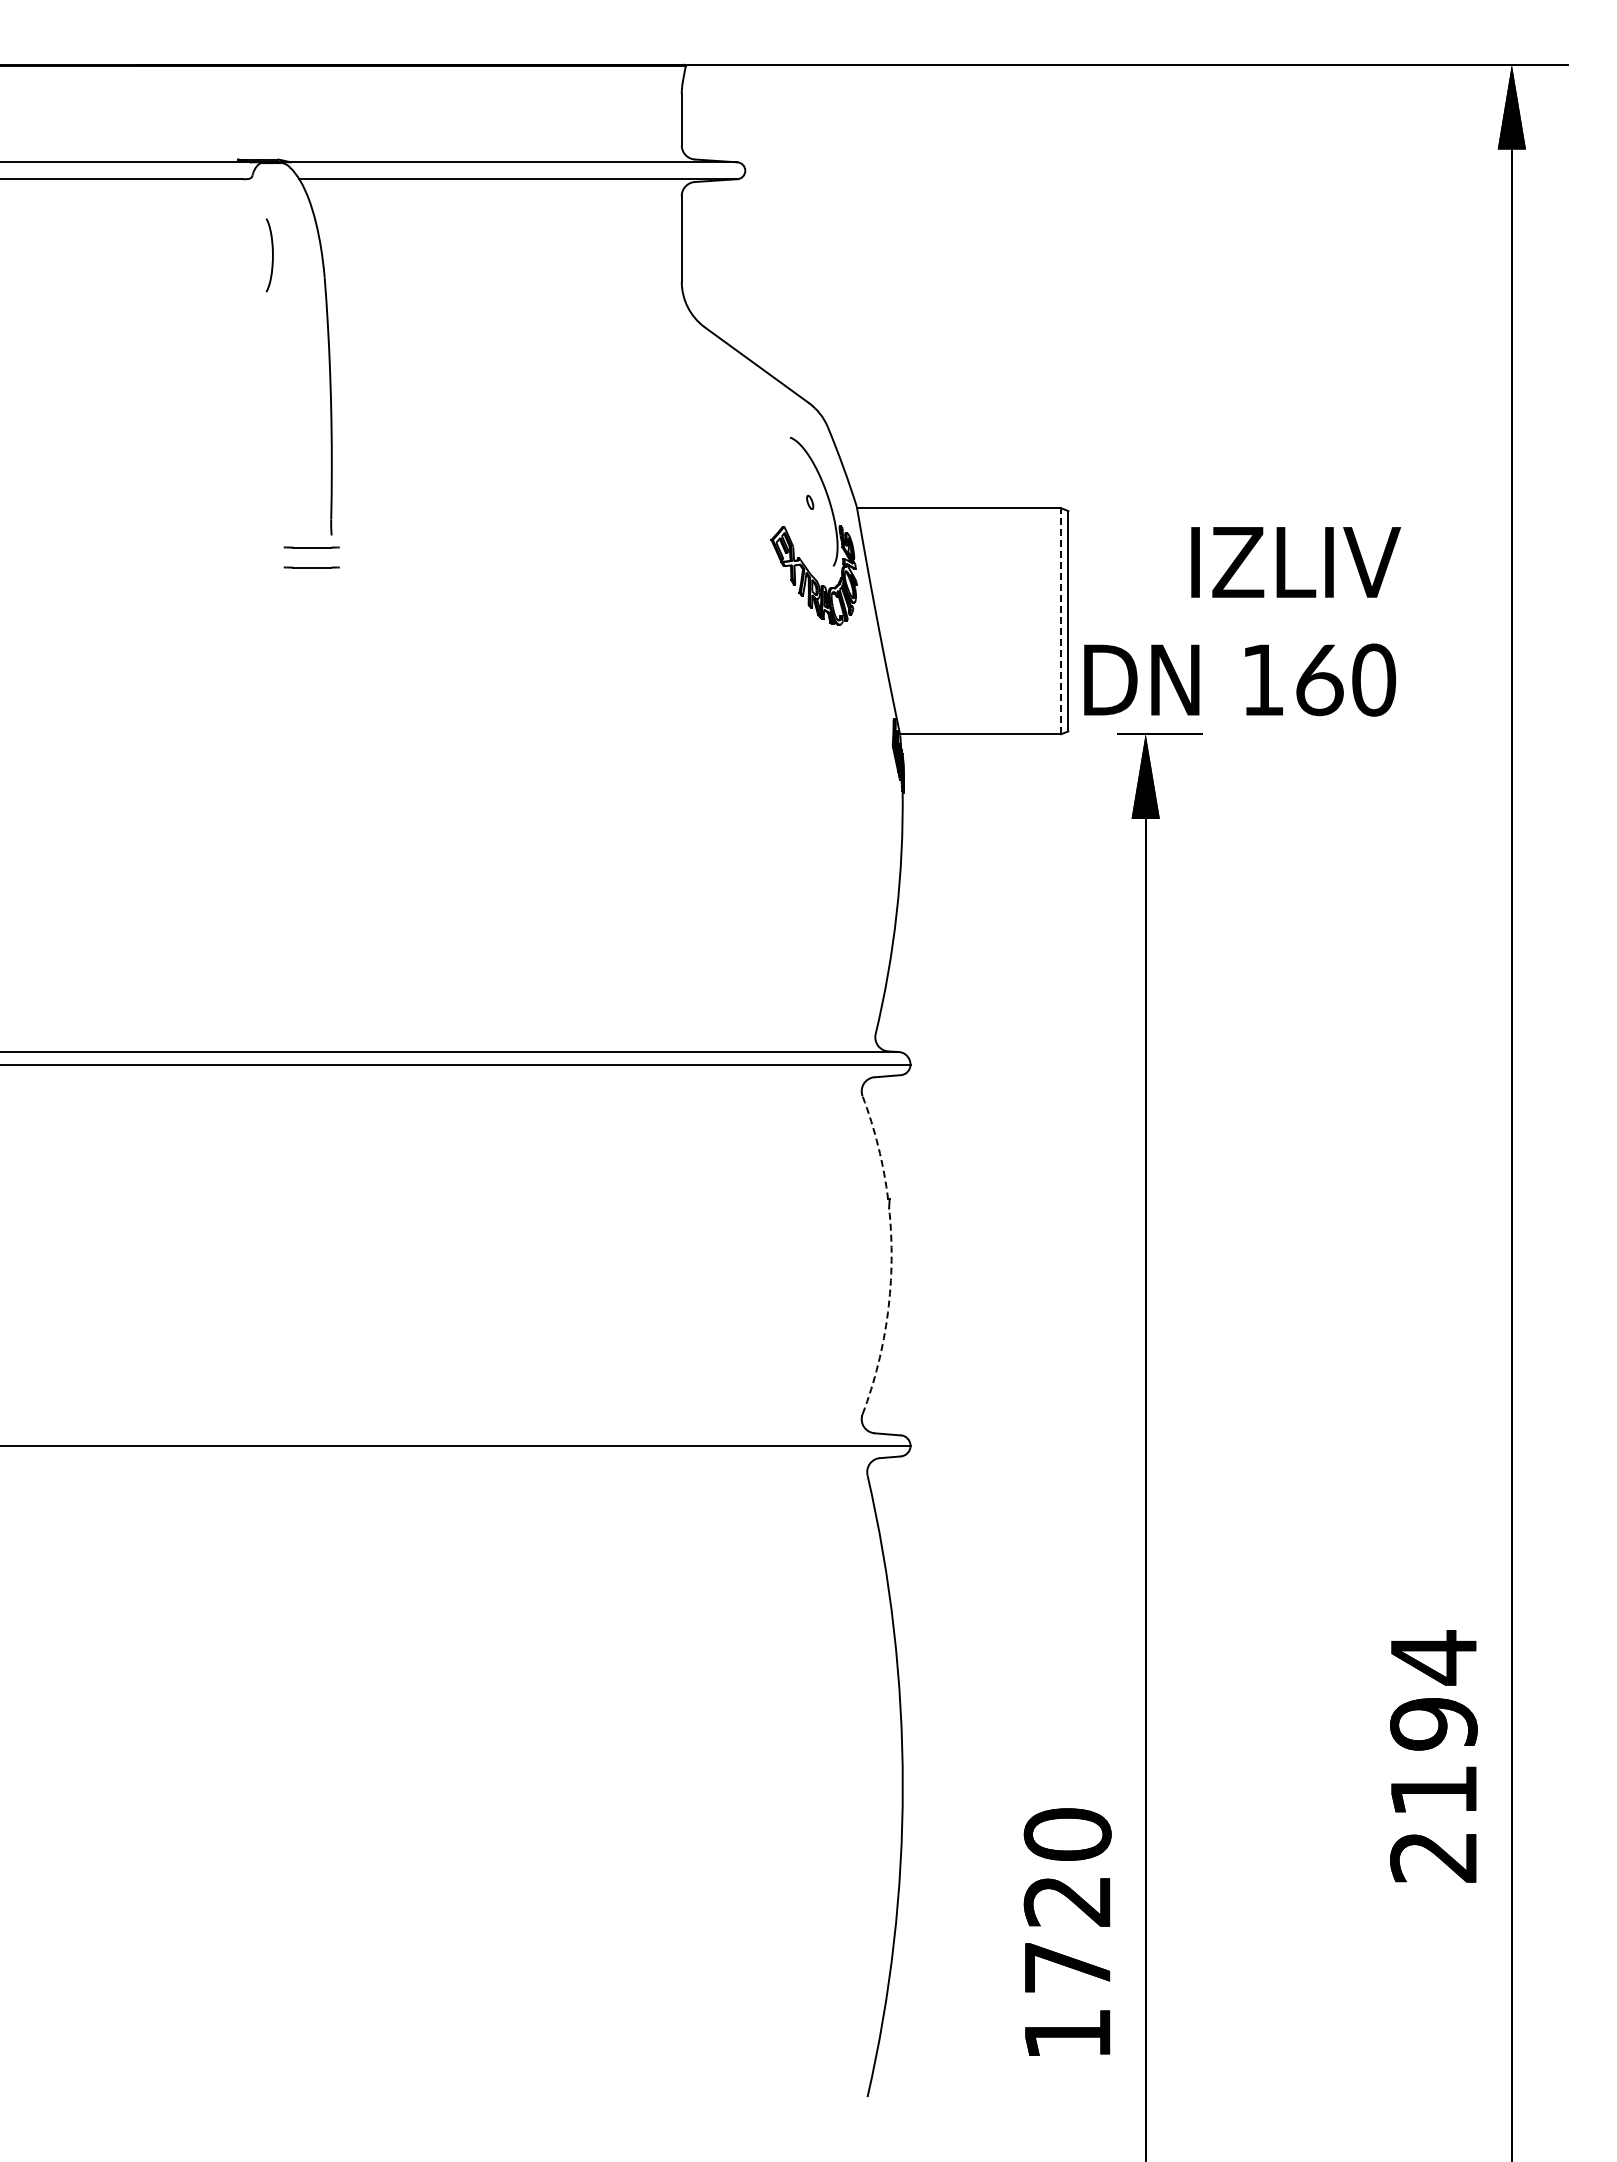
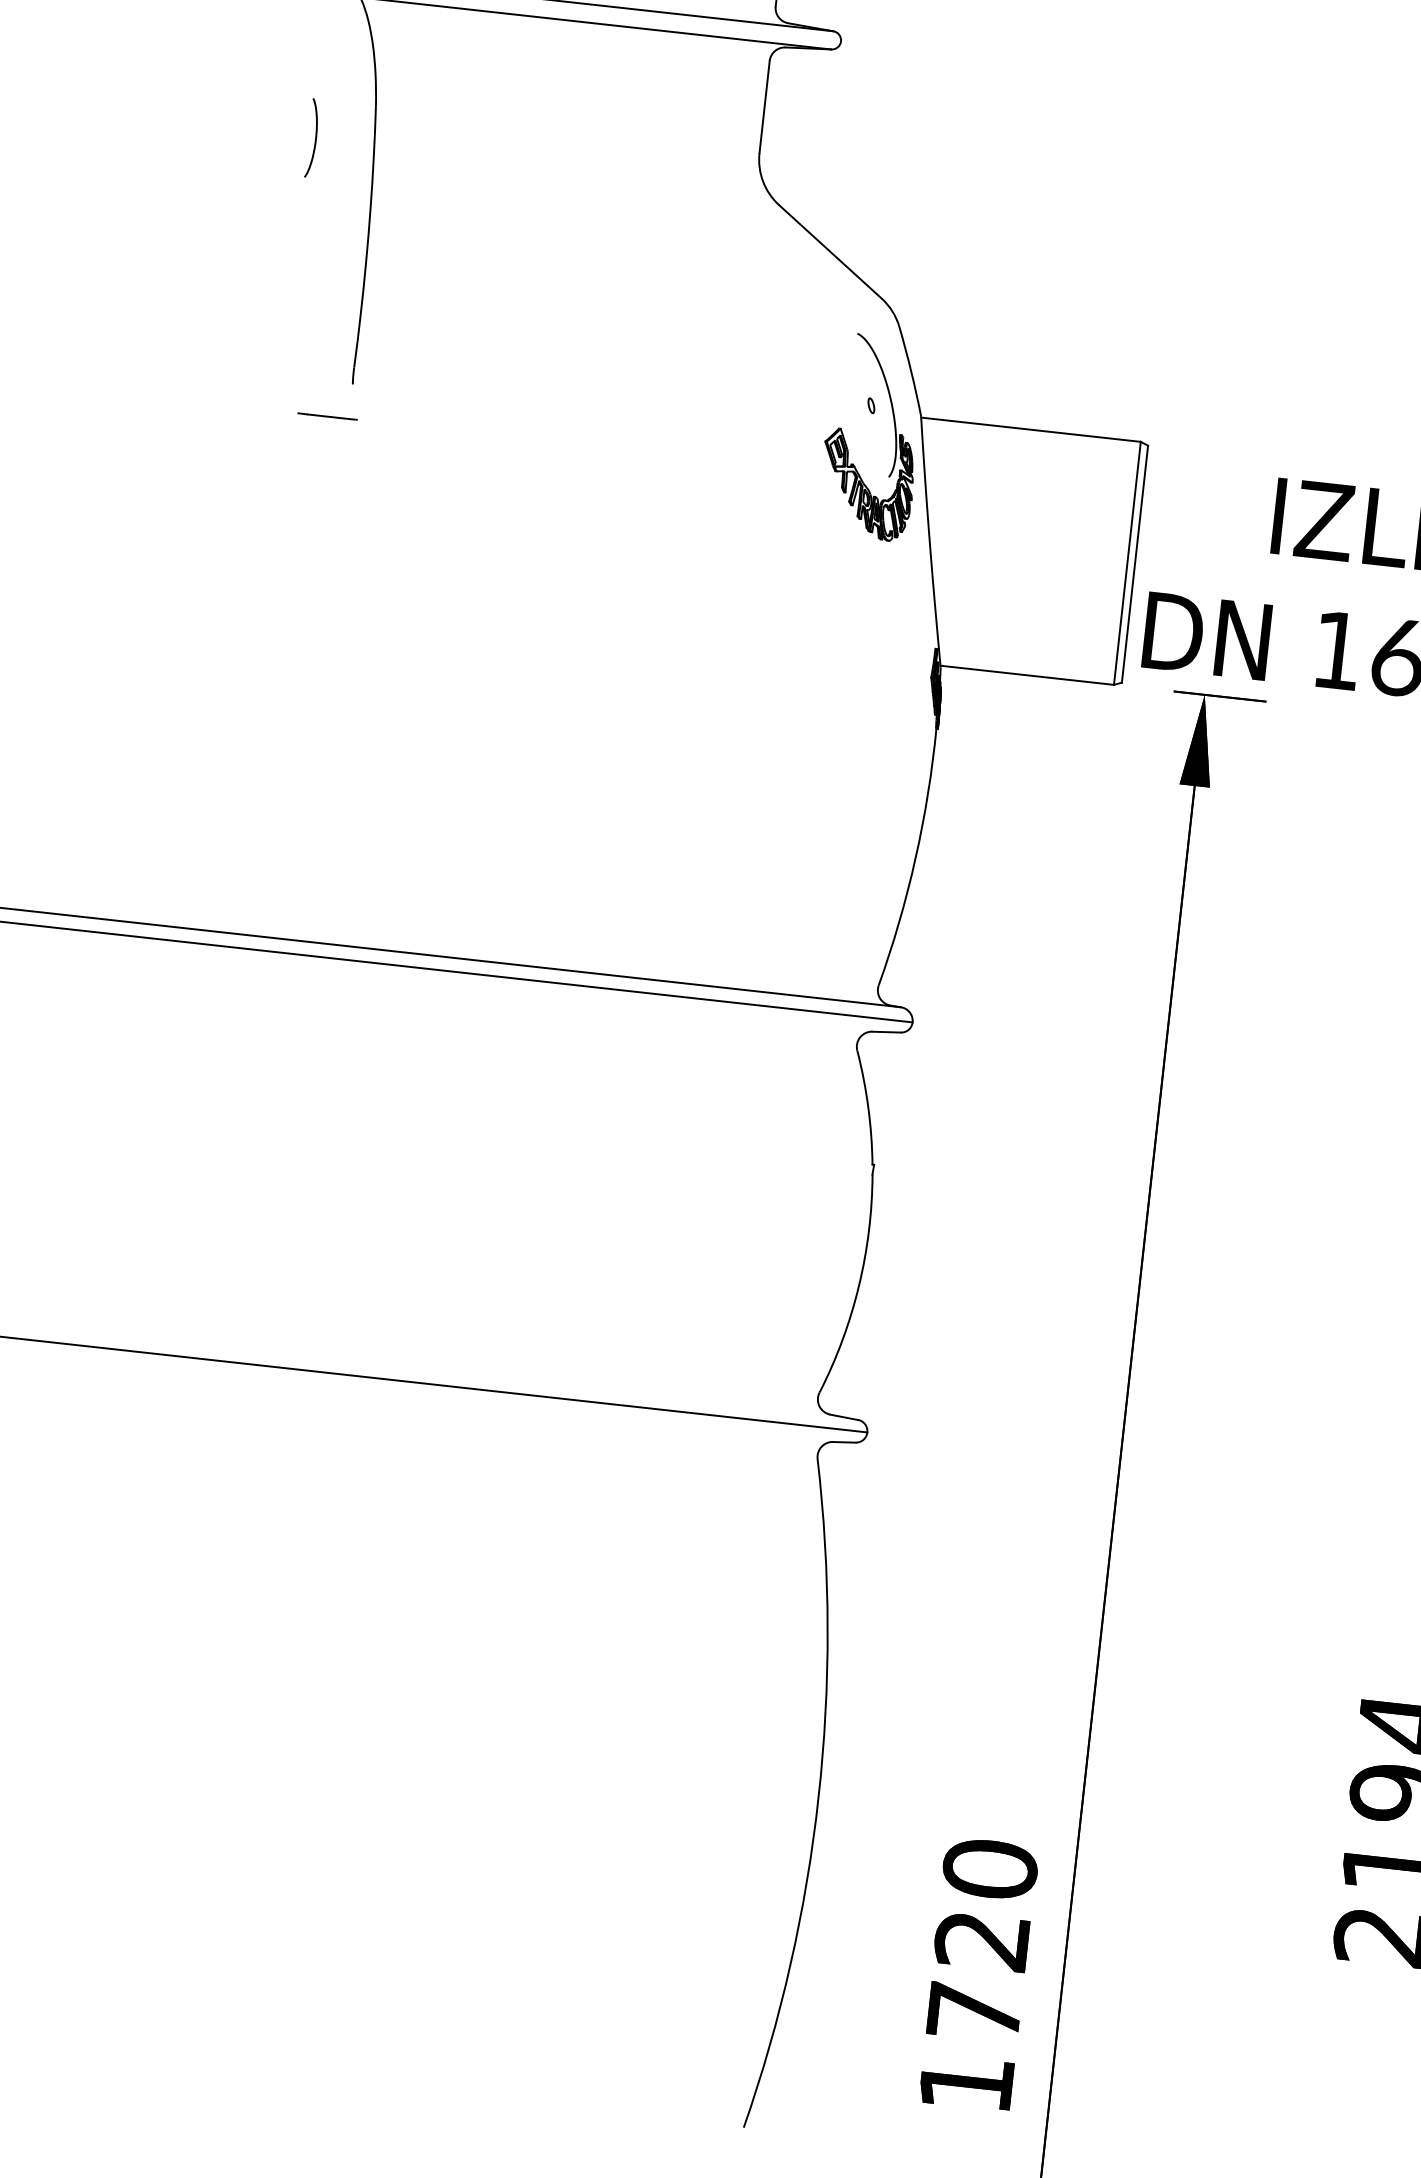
curve: (272, 255) -> (315, 138), moved
line: (311, 547) -> (329, 395), removed
line: (1061, 621) -> (1127, 563), dashed -> solid
arc: (878, 1147) -> (868, 1107), dashed -> solid
arc: (887, 1312) -> (858, 1286), dashed -> solid

